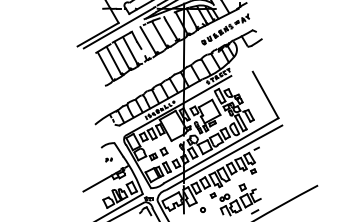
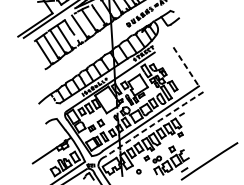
line: (265, 95) -> (186, 67), solid -> dashed
arc: (224, 157) -> (154, 124), solid -> dashed
part: (108, 159) -> (52, 133), removed

